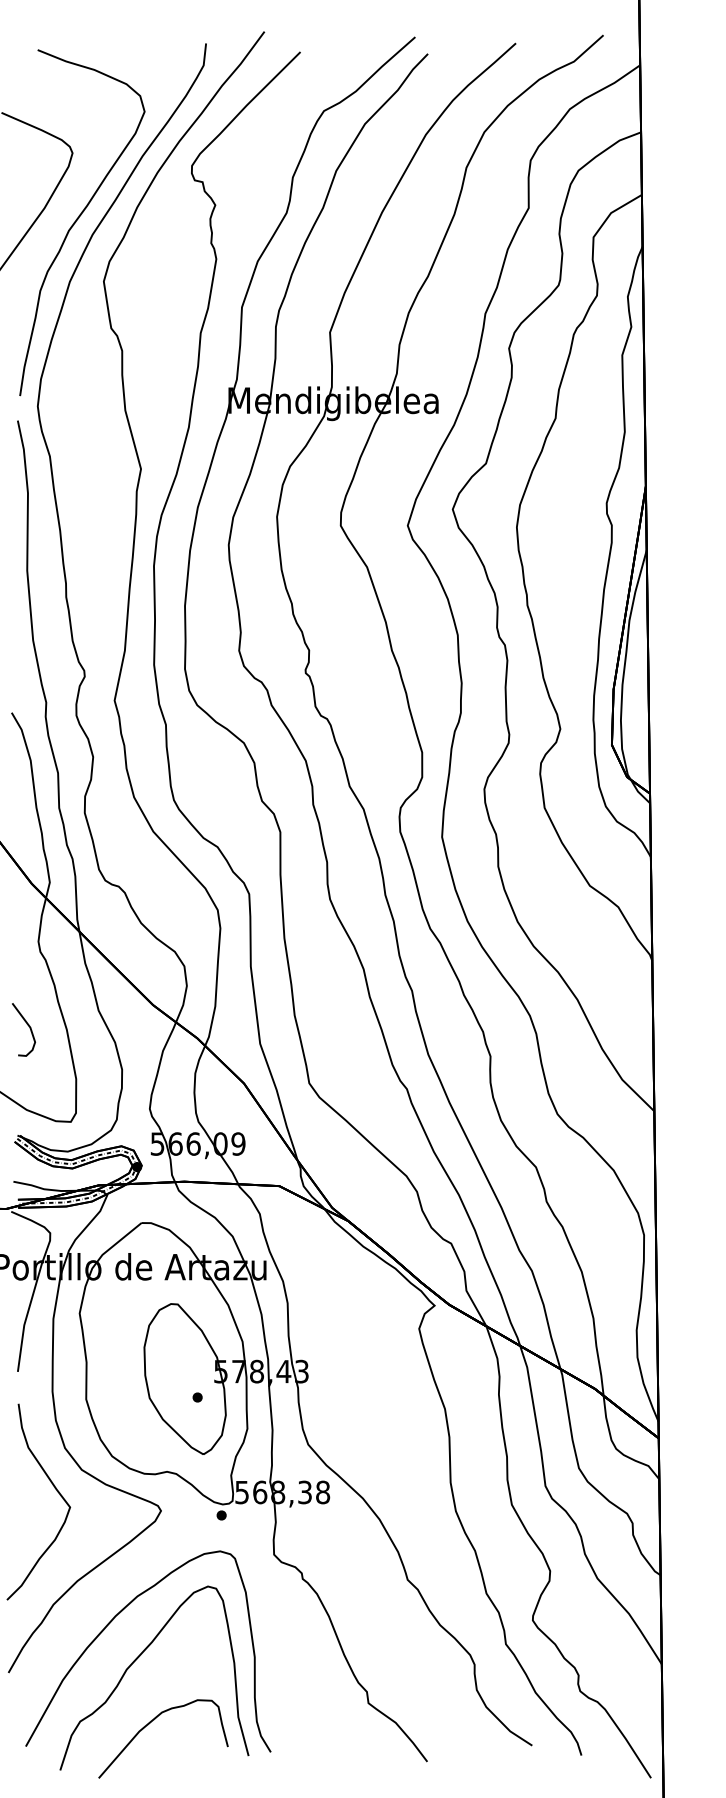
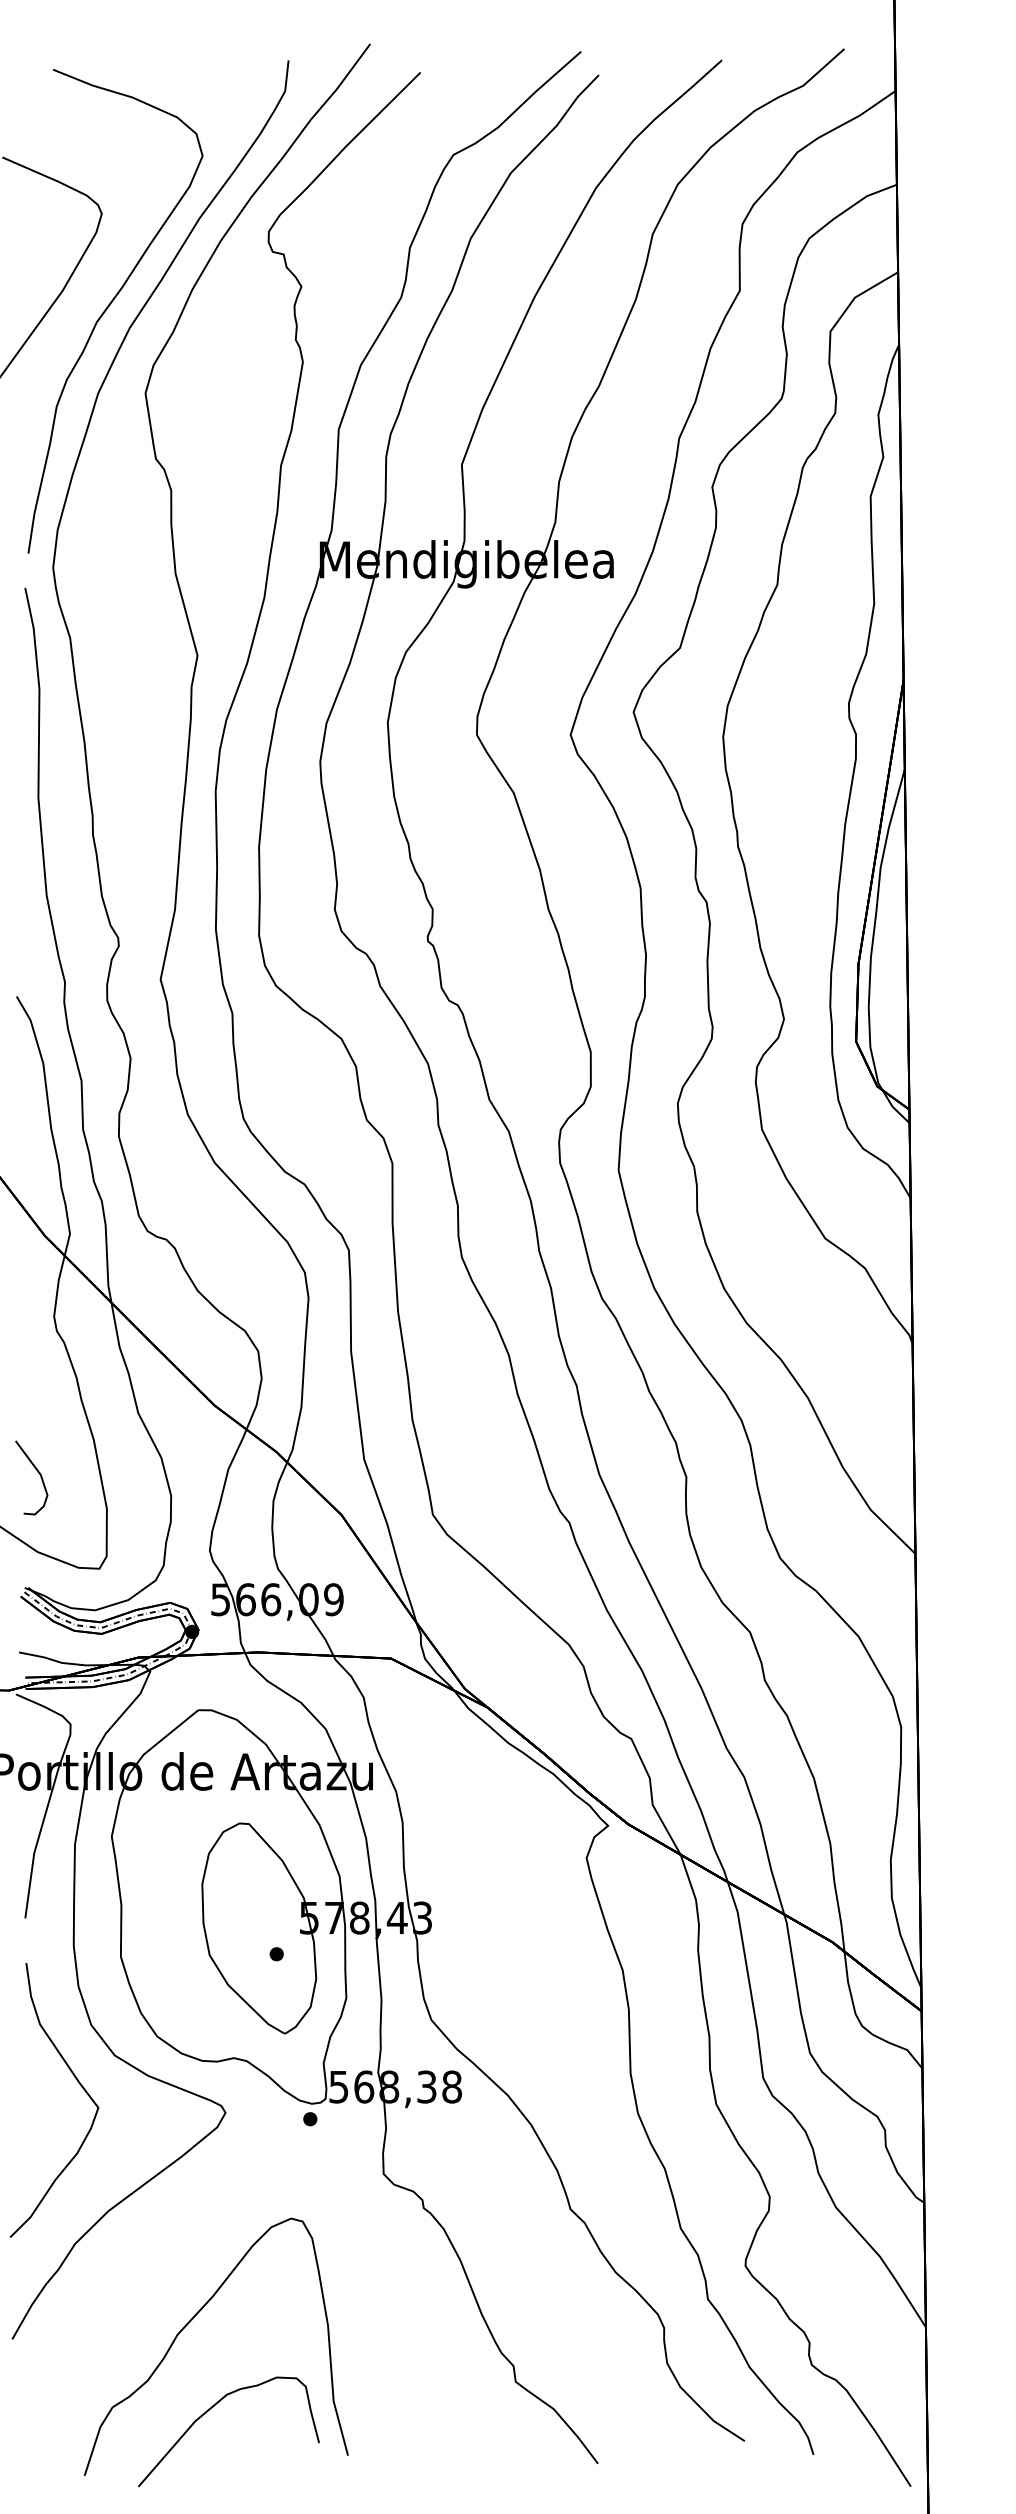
curve: (28, 1025) -> (37, 1472), moved
curve: (115, 1617) -> (161, 2262), removed

